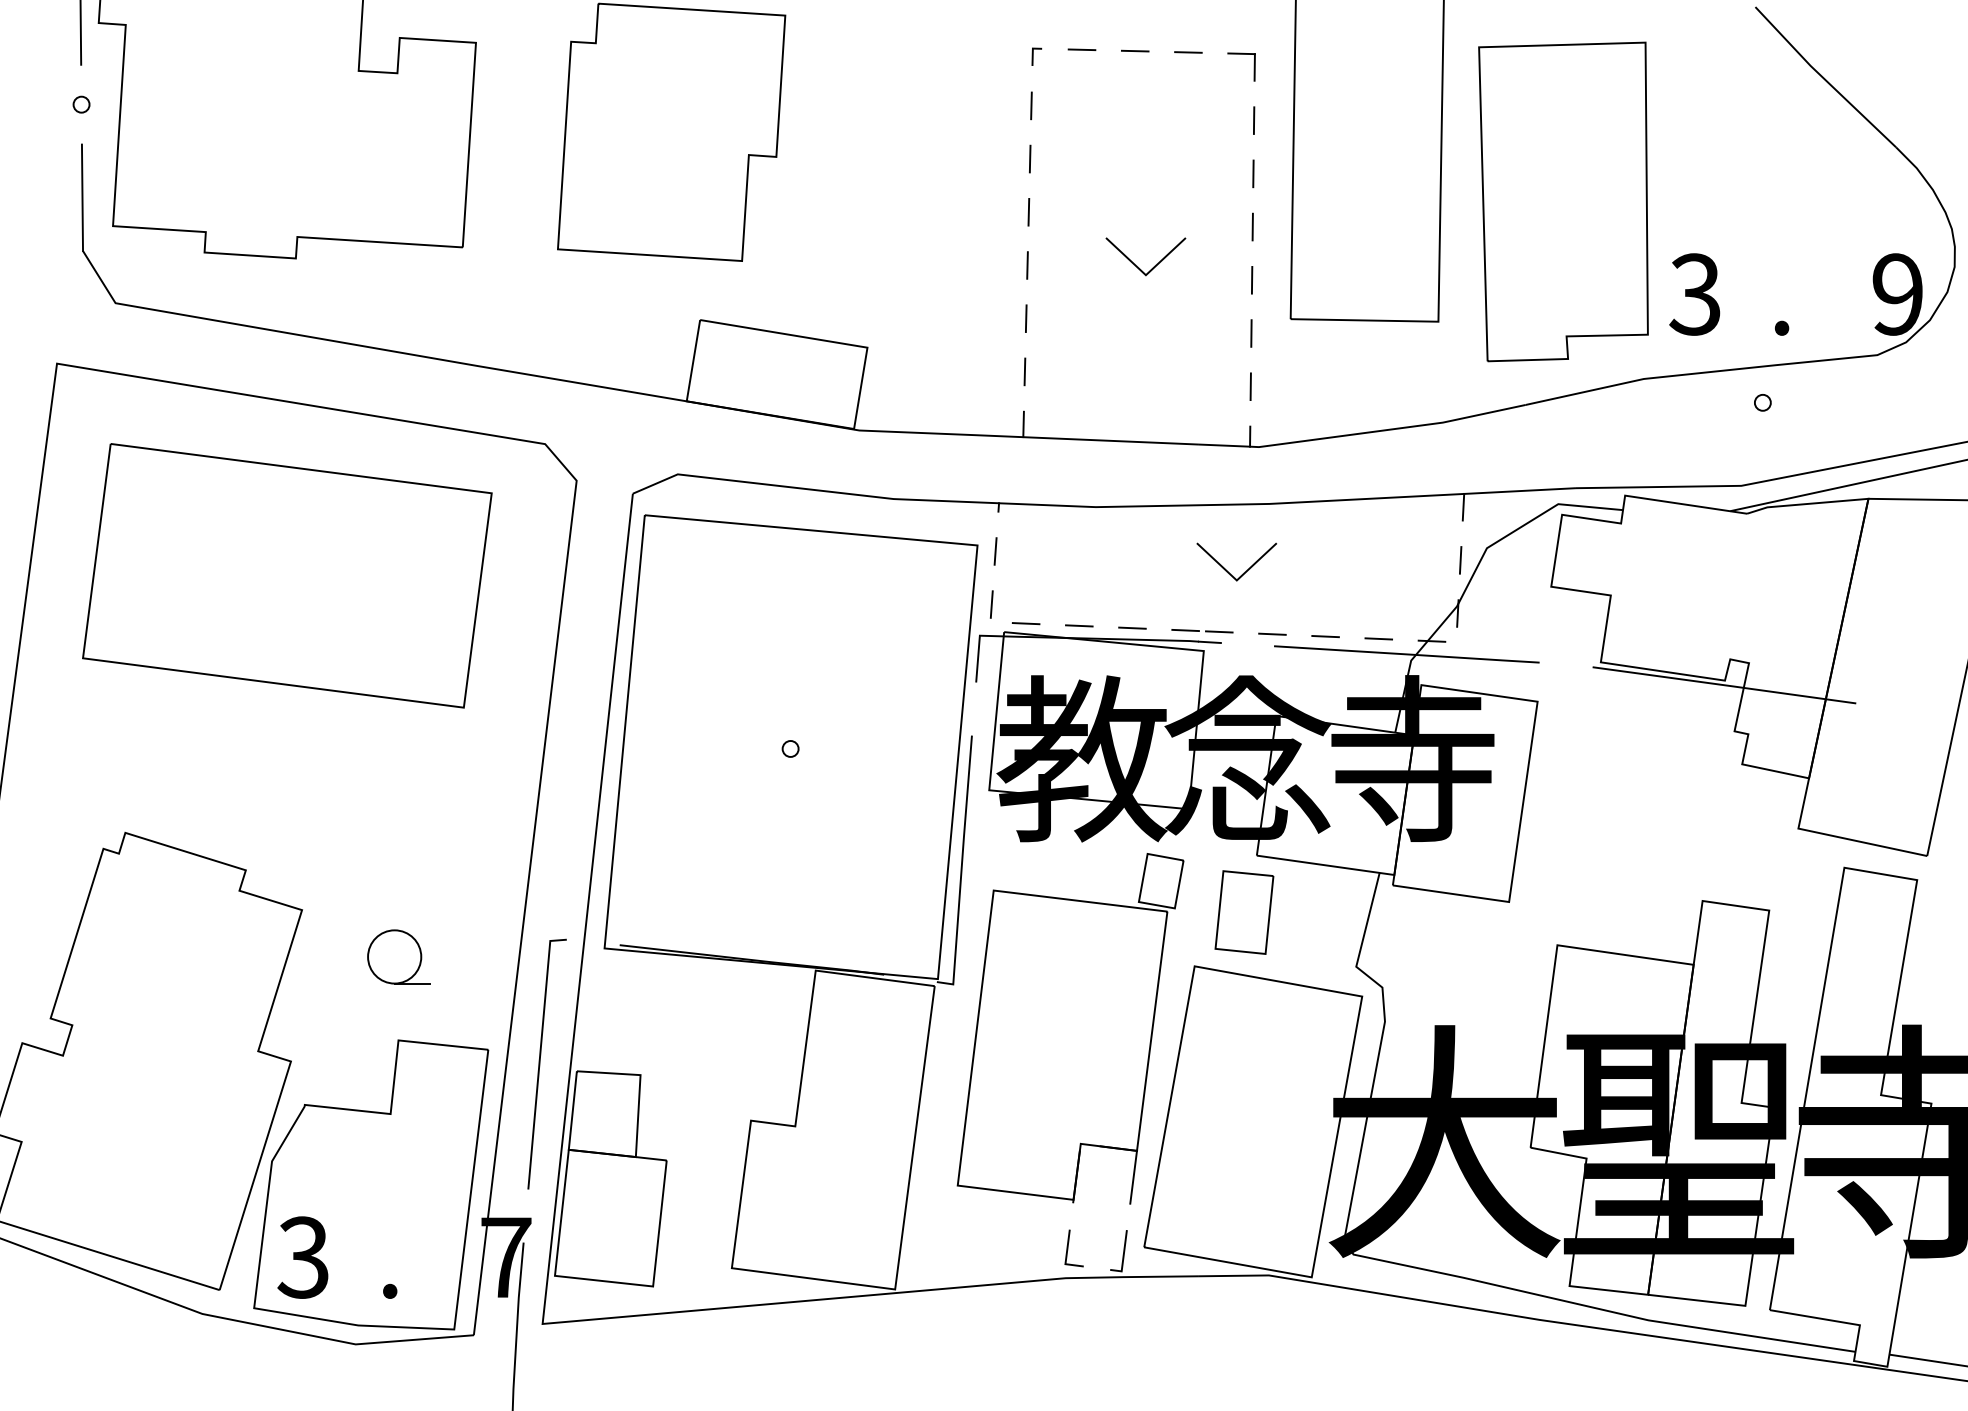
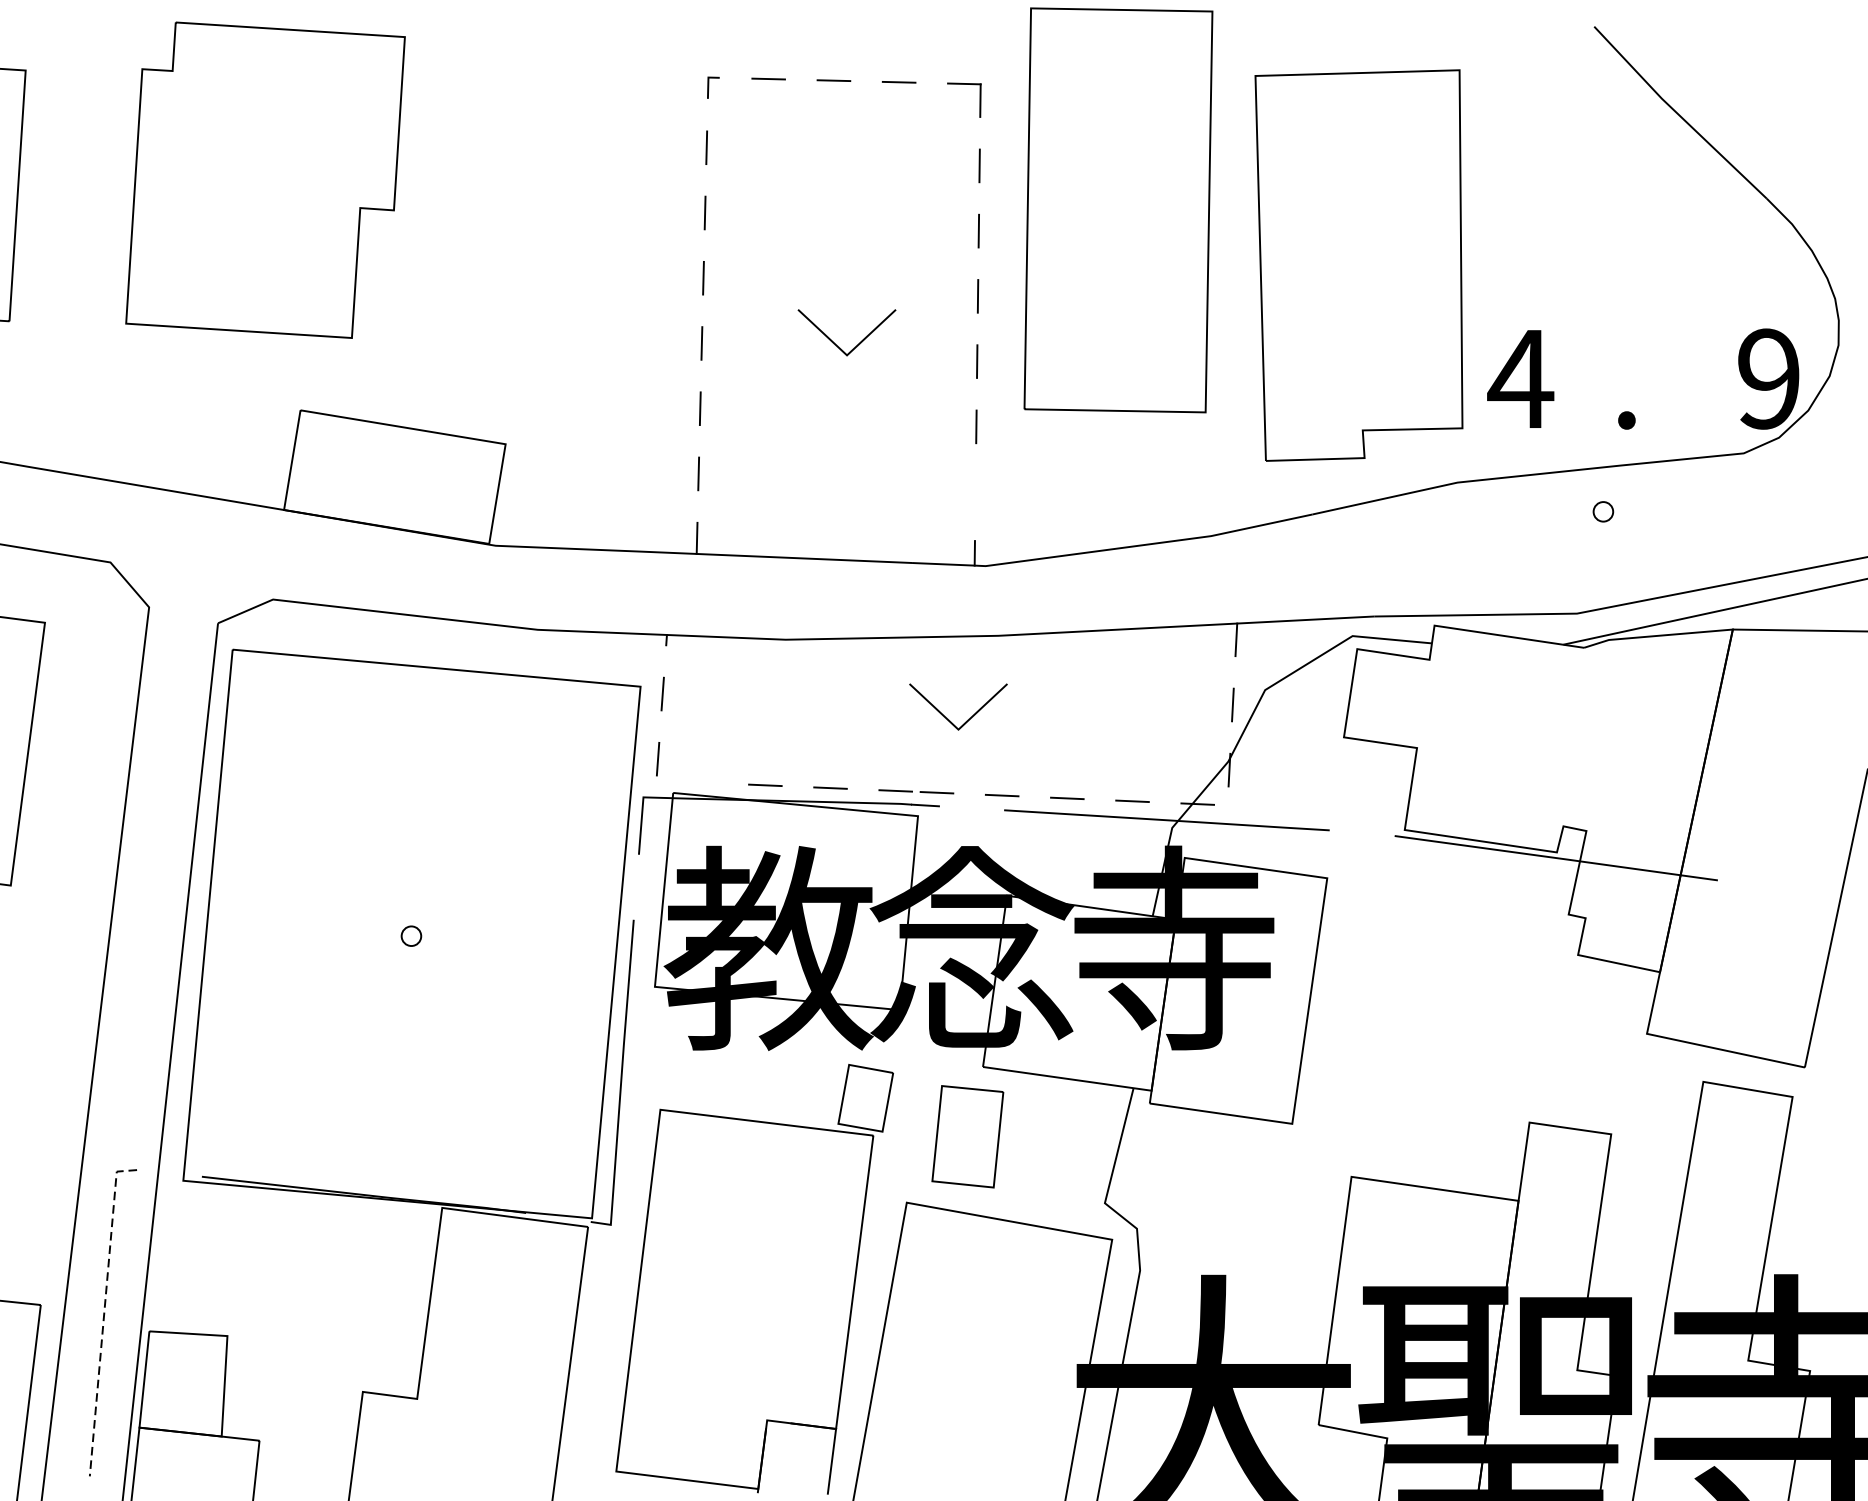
text: (1695, 294) -> (1520, 379), 3 -> 4
line: (1250, 386) -> (975, 491), removed
line: (1025, 623) -> (699, 782), removed
line: (540, 1056) -> (104, 1313), solid -> dashed

